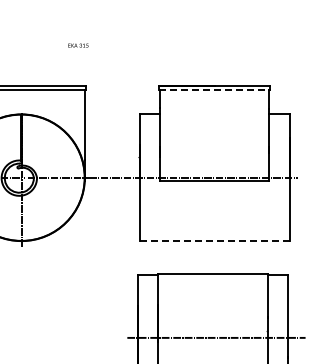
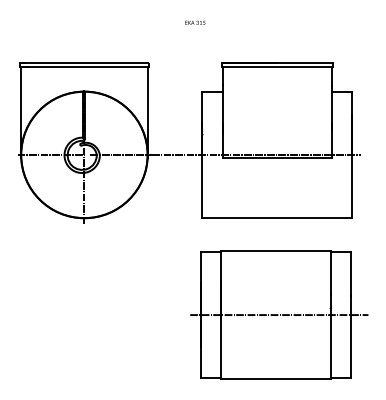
text: (78, 45) -> (195, 22), moved
line: (214, 90) -> (277, 67), dashed -> solid
line: (214, 241) -> (277, 218), dashed -> solid

